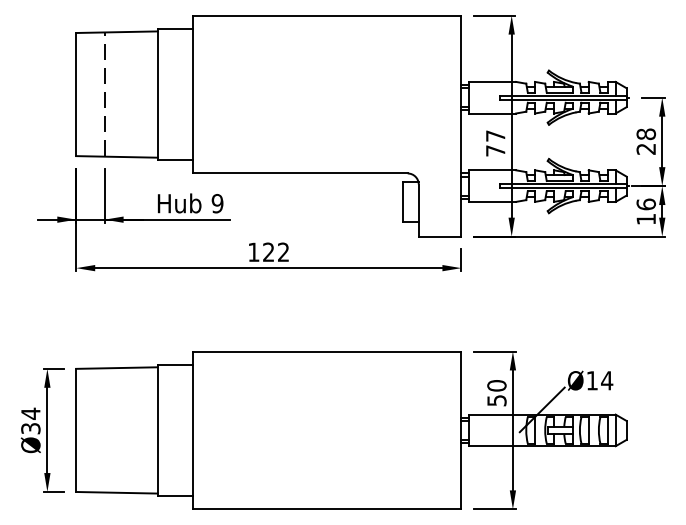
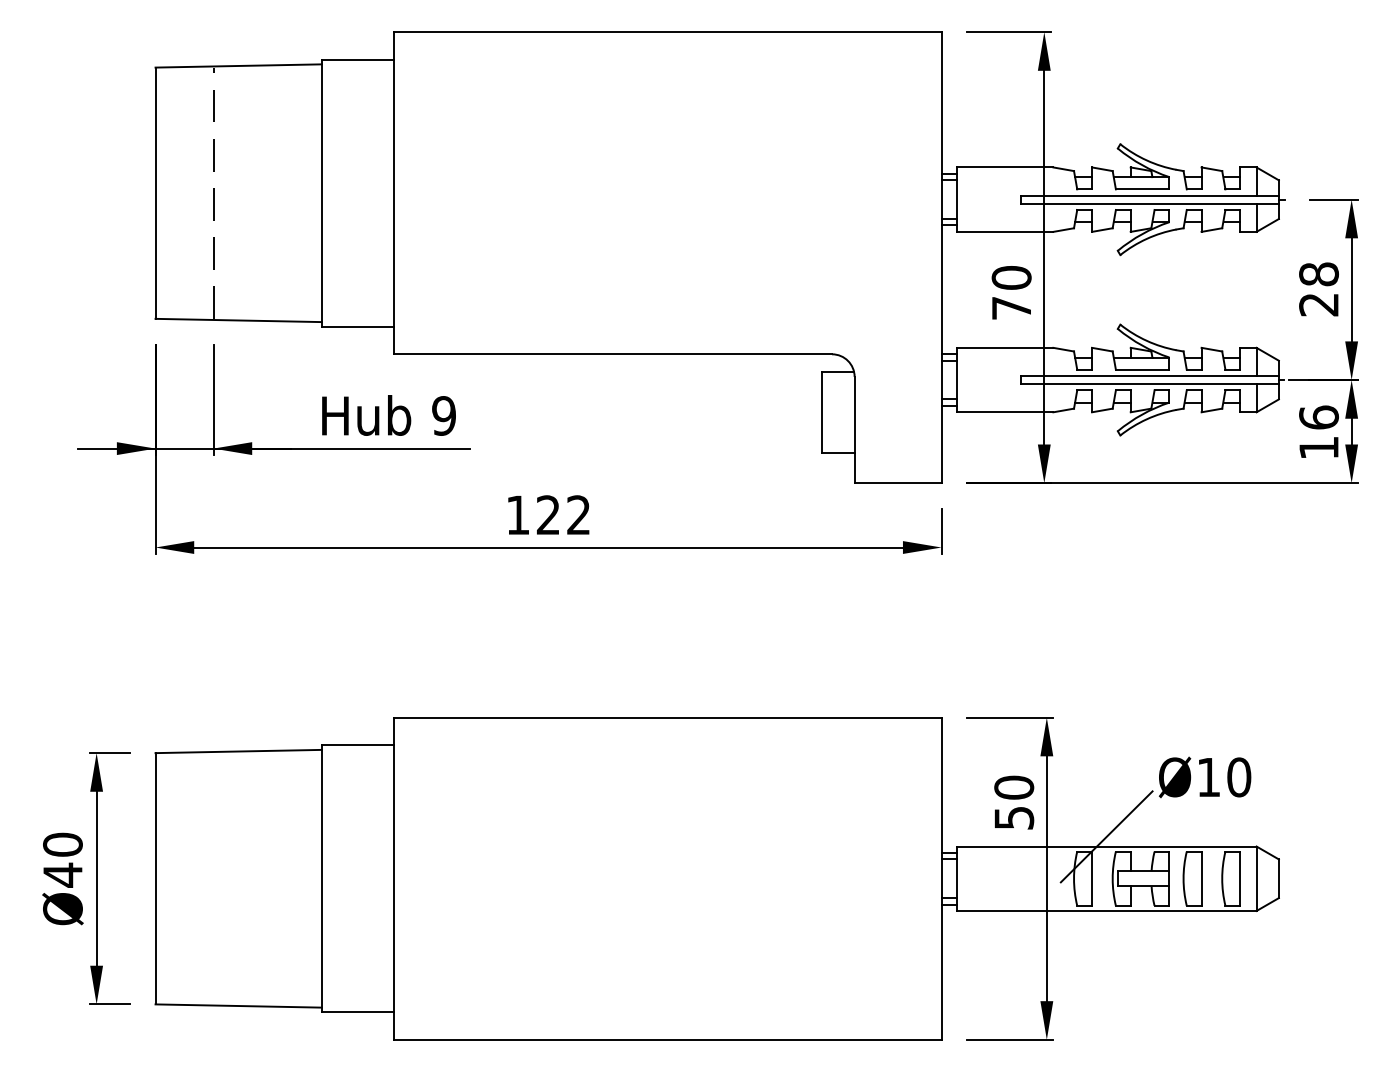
text: (495, 135) -> (1011, 276), 77 -> 70
text: (607, 380) -> (1239, 776), Ø14 -> Ø10
text: (30, 420) -> (62, 858), Ø34 -> Ø40

